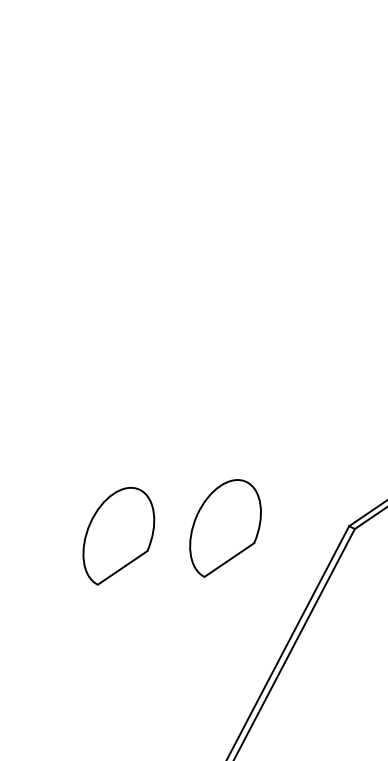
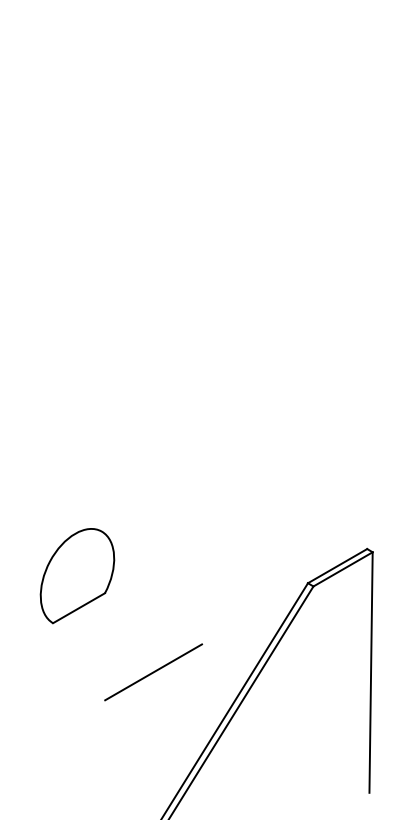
part: (225, 528) -> (184, 576), removed
line: (201, 626) -> (153, 672), added

